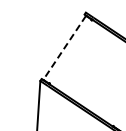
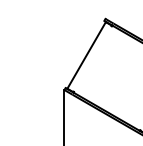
line: (64, 47) -> (86, 55), dashed -> solid

